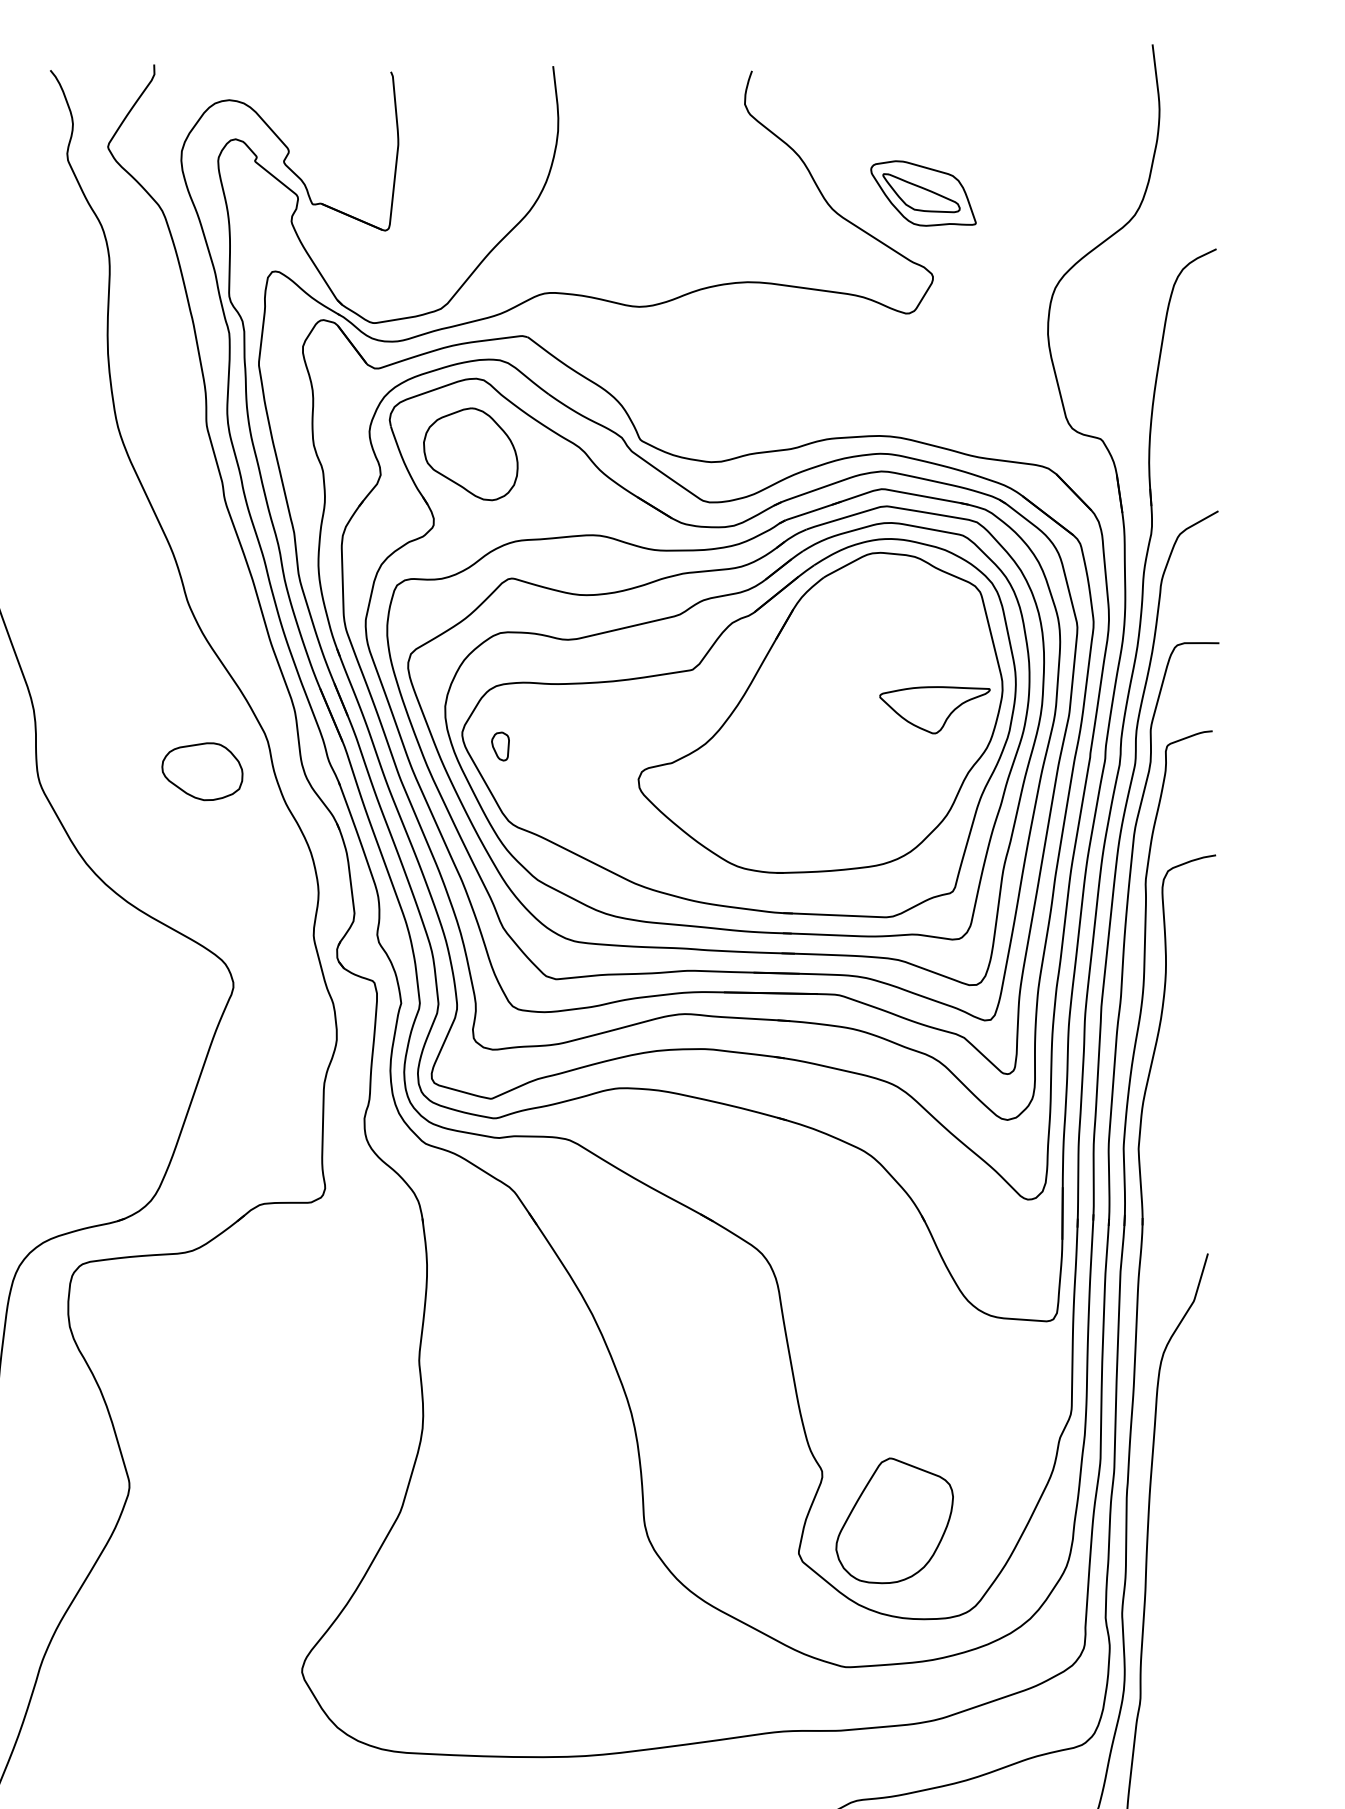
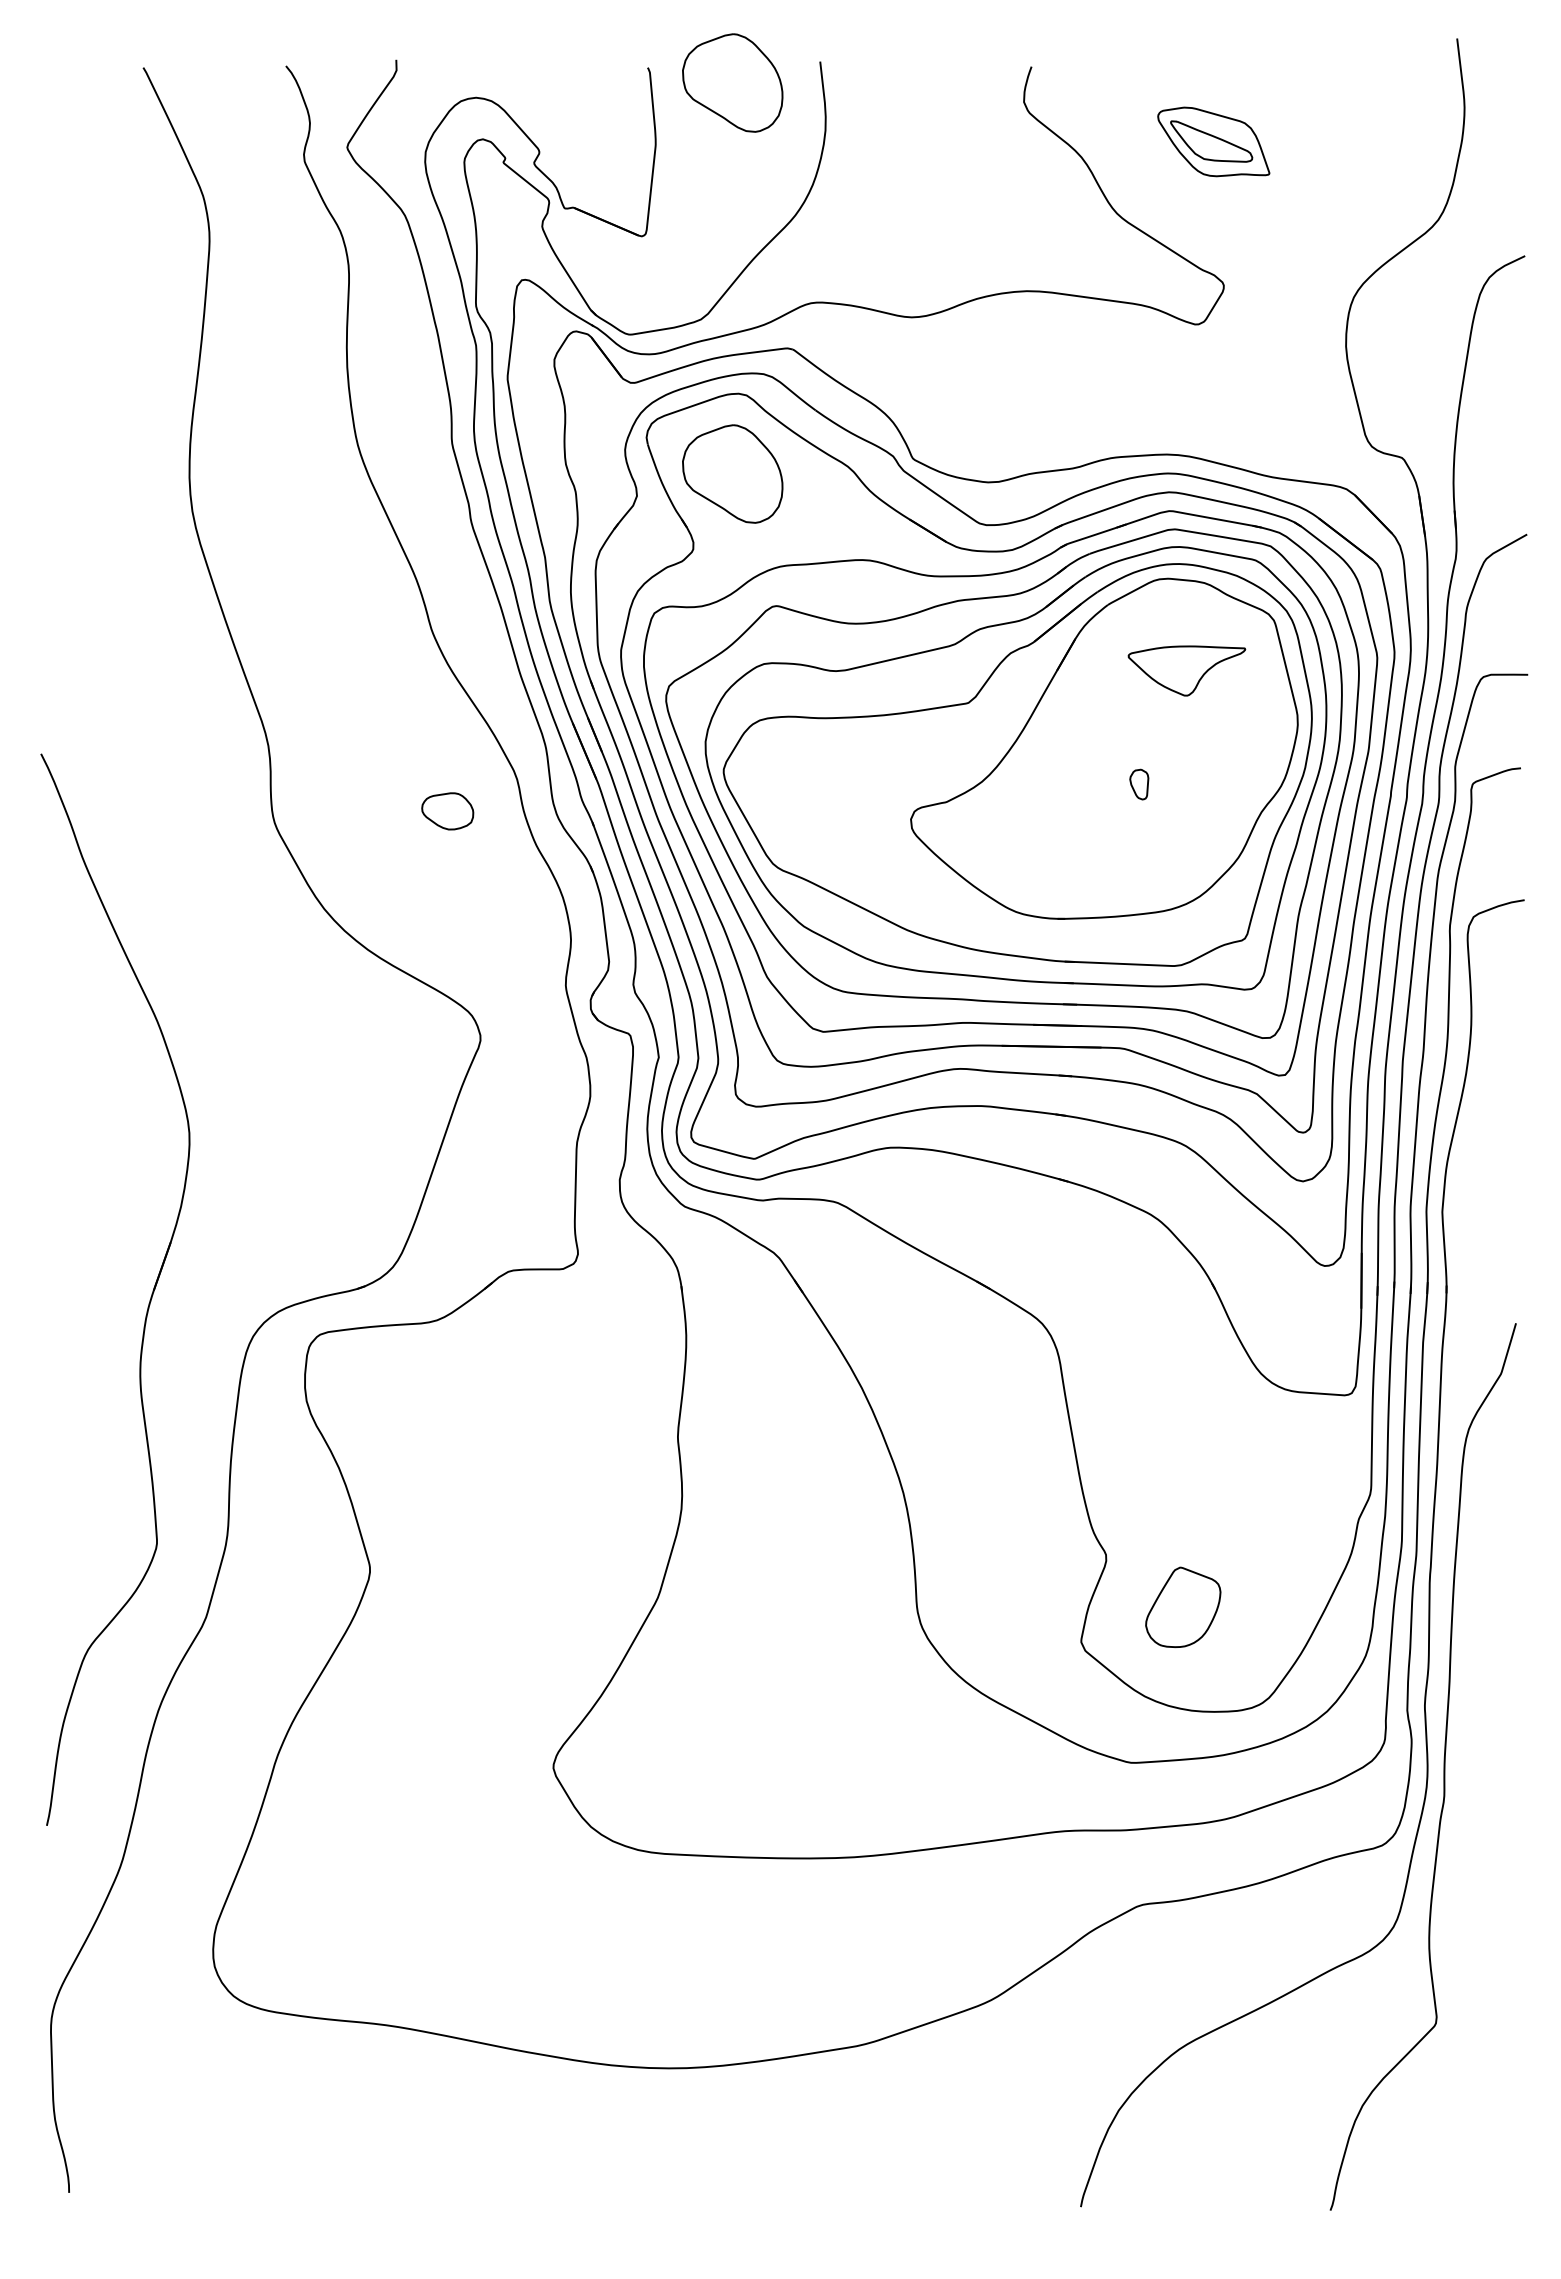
part: (470, 85) -> (732, 82), added
part: (923, 193) -> (1213, 141), moved
part: (934, 709) -> (1186, 670), moved
part: (500, 746) -> (1139, 784), moved
part: (202, 771) -> (447, 811), size x0.6
part: (895, 1521) -> (1183, 1607), size x0.6

